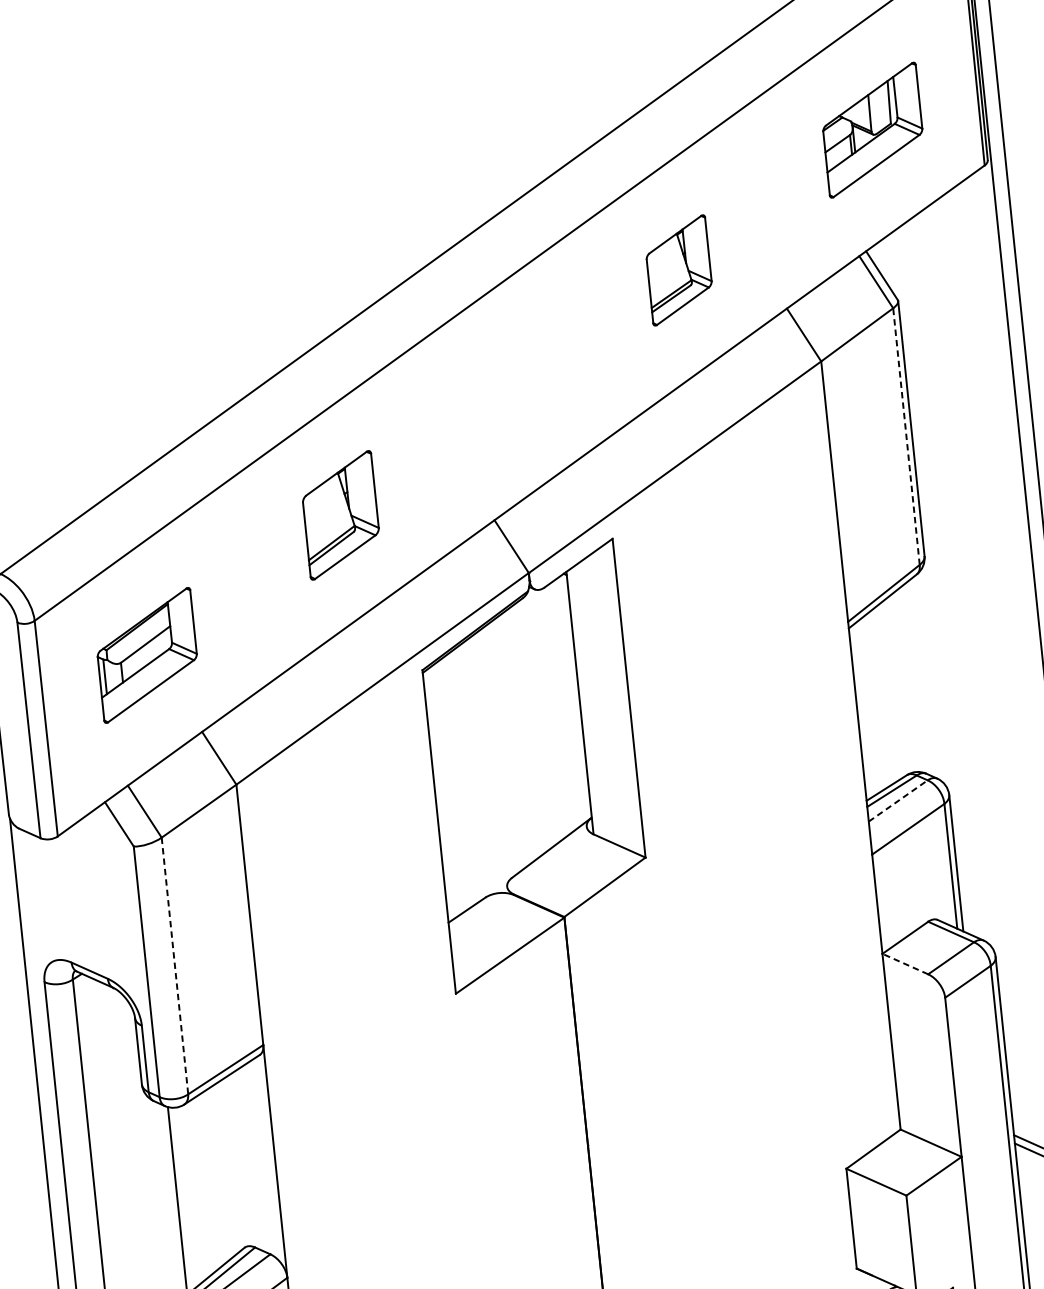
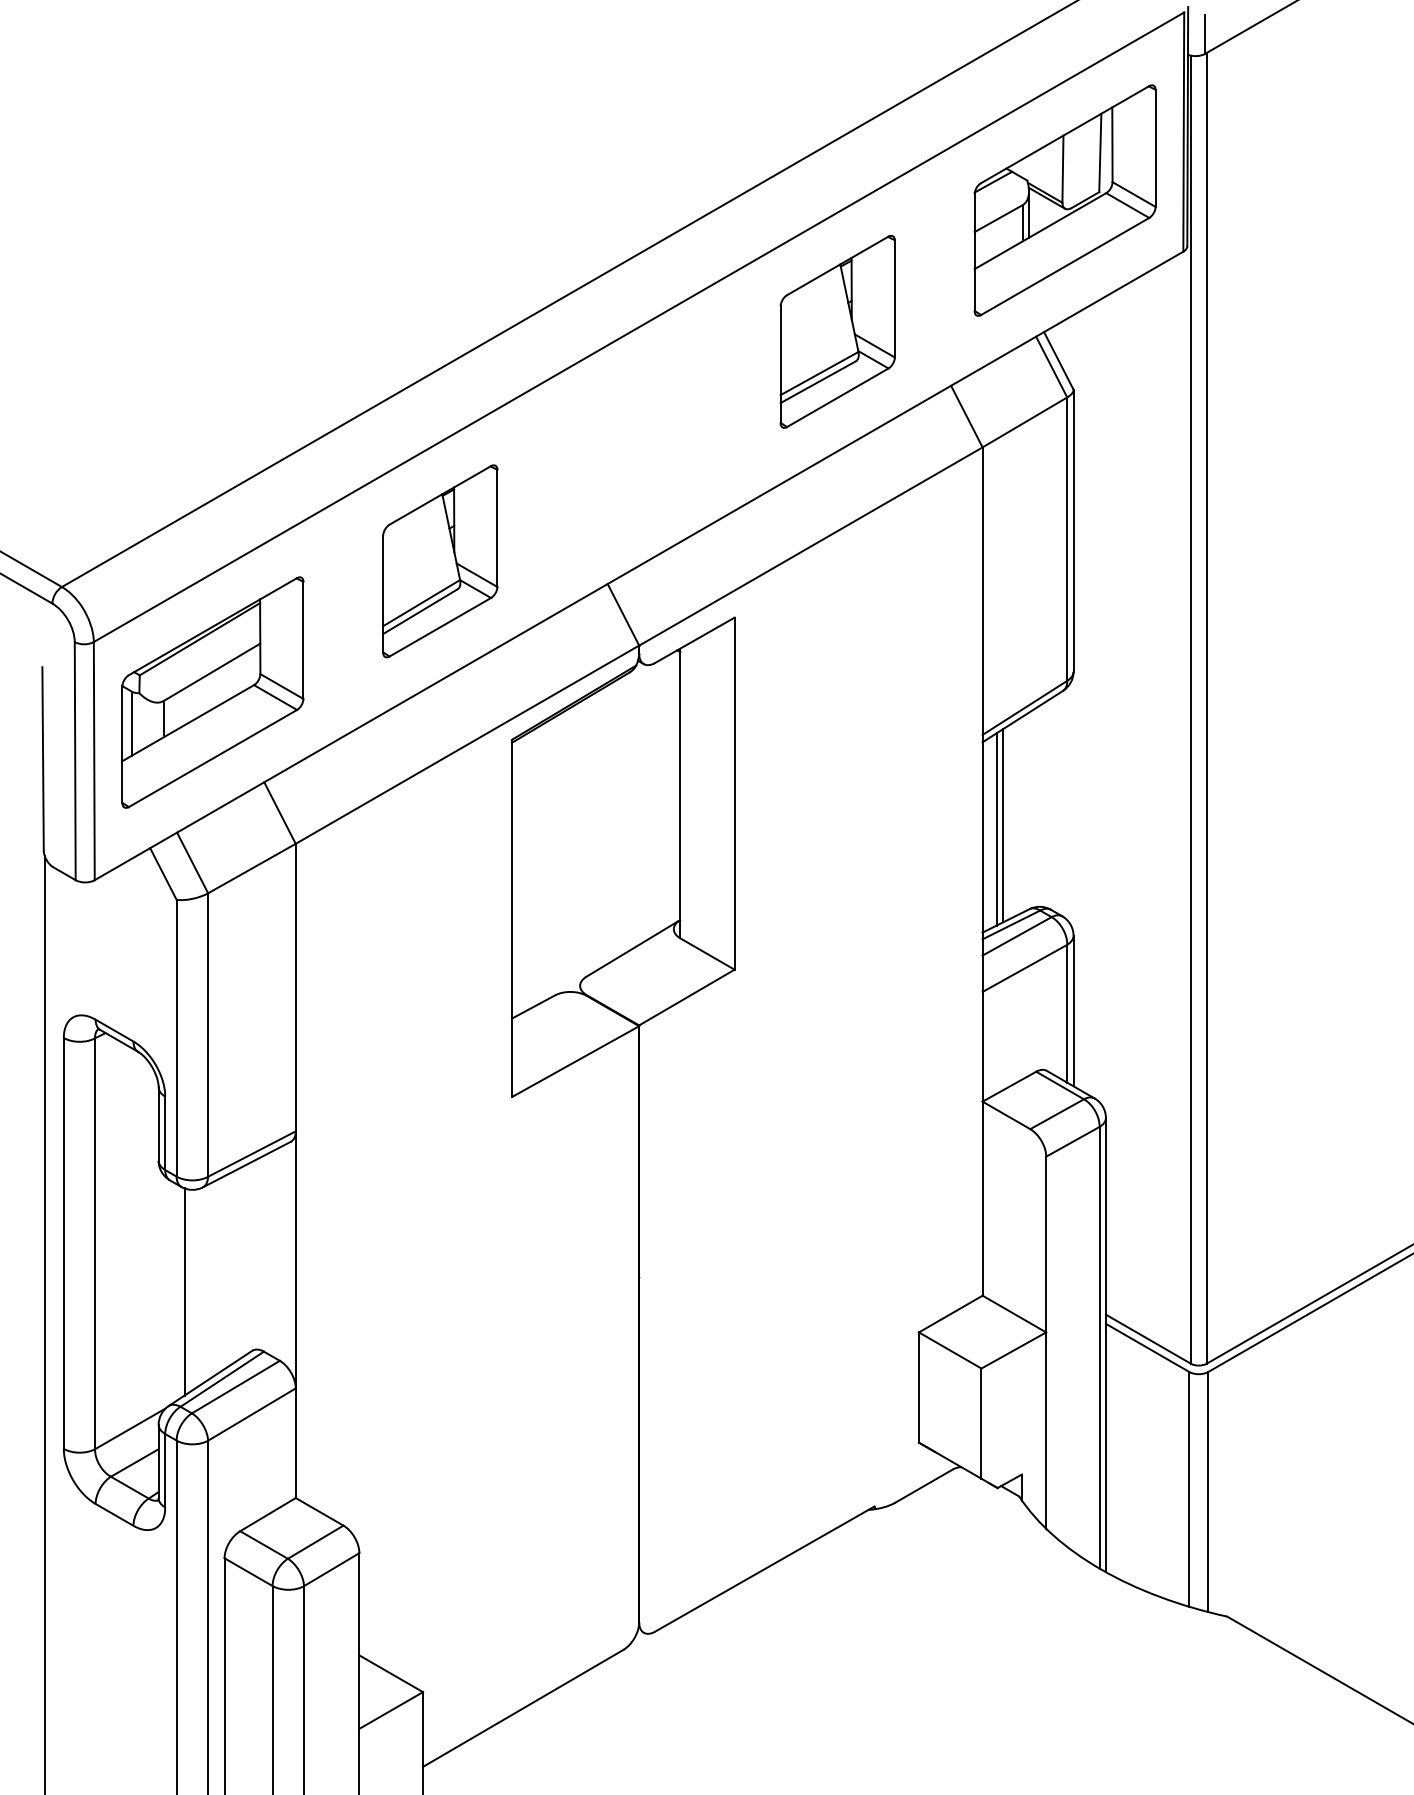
part: (872, 130) -> (1064, 200), size x1.67
part: (679, 270) -> (837, 331), size x1.67
line: (906, 436) -> (1067, 539), dashed -> solid
part: (341, 515) -> (440, 561), size x1.43
part: (146, 655) -> (212, 692), size x1.67
line: (874, 701) -> (1002, 825), added
line: (869, 706) -> (996, 829), added
line: (898, 801) -> (1017, 936), dashed -> solid
line: (905, 964) -> (1006, 1115), dashed -> solid
line: (175, 966) -> (208, 1035), dashed -> solid

